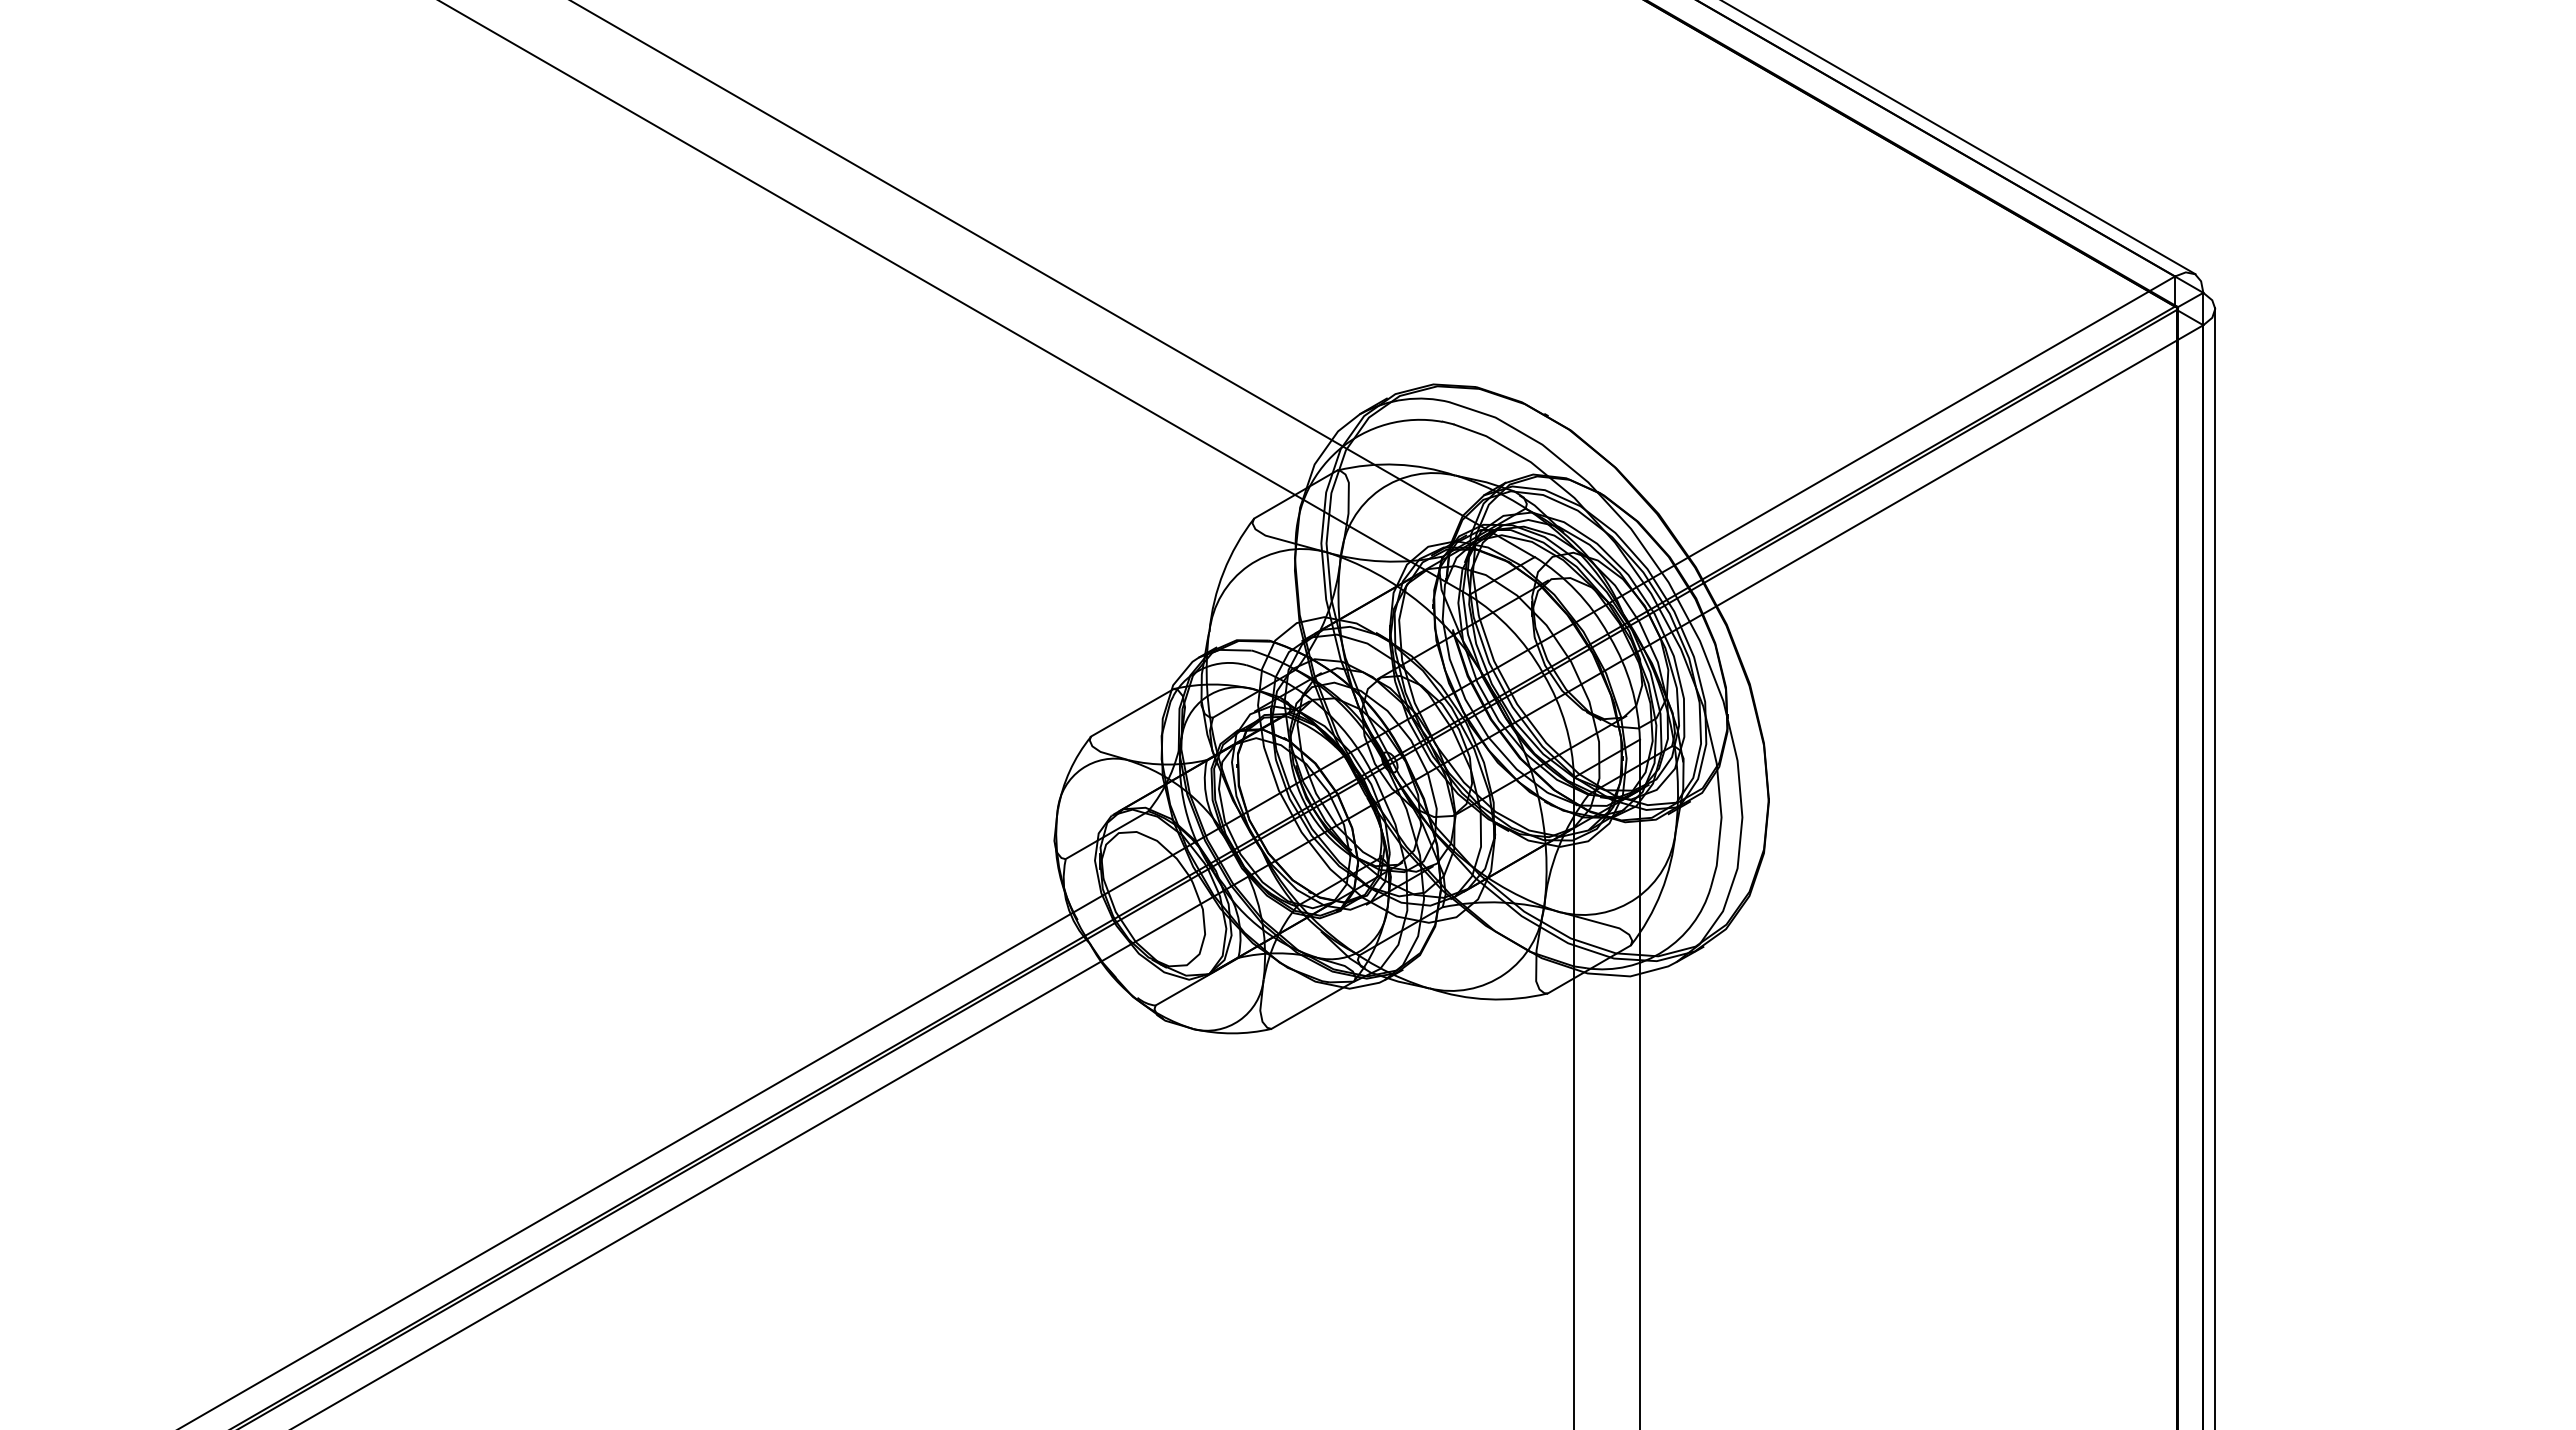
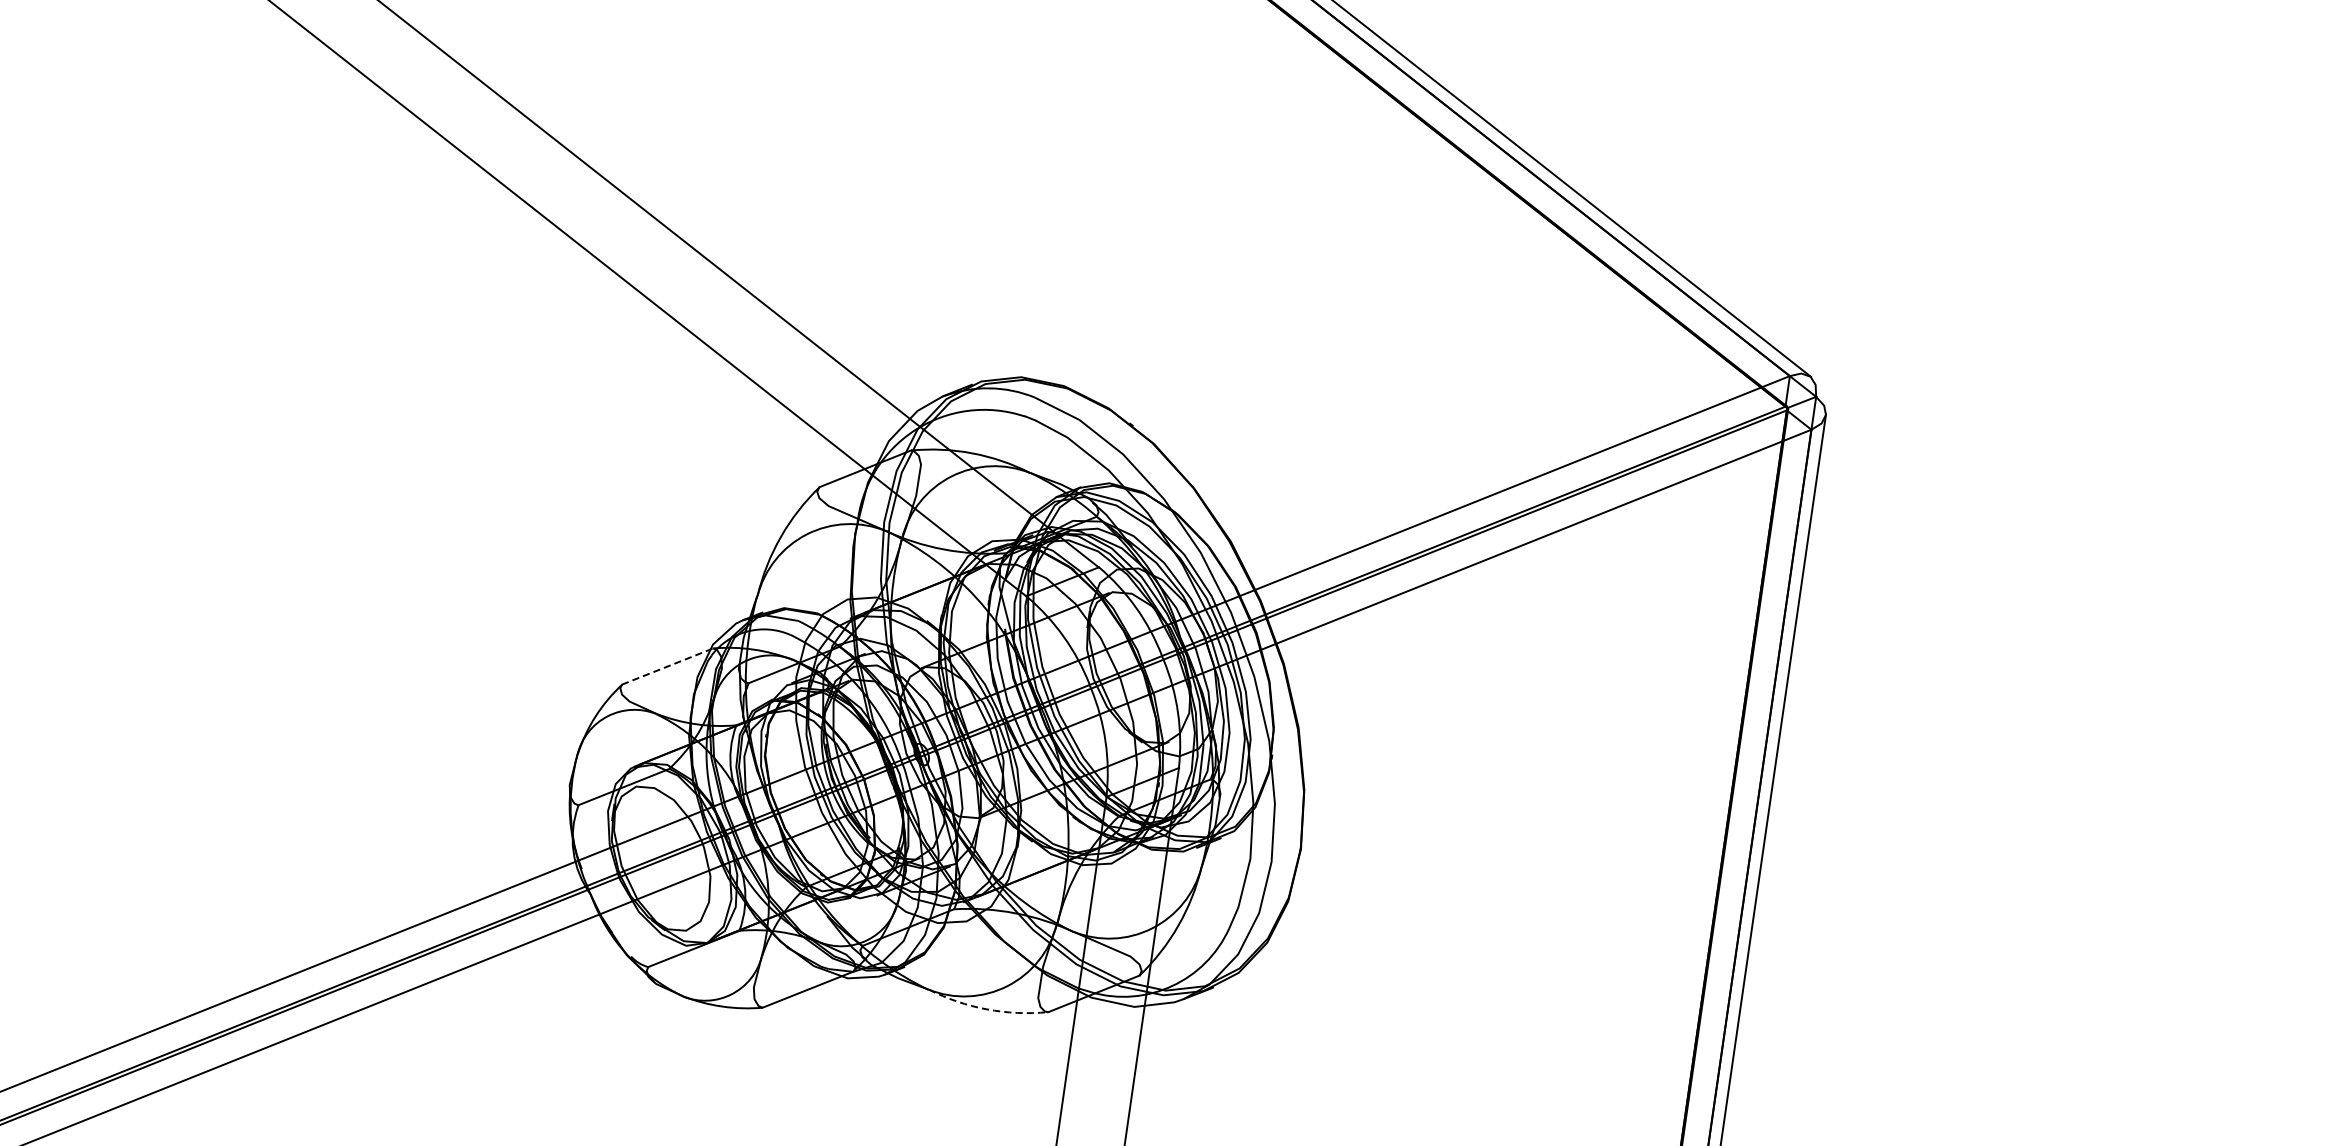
line: (1132, 712) -> (667, 666), solid -> dashed
arc: (1488, 999) -> (987, 1009), solid -> dashed

